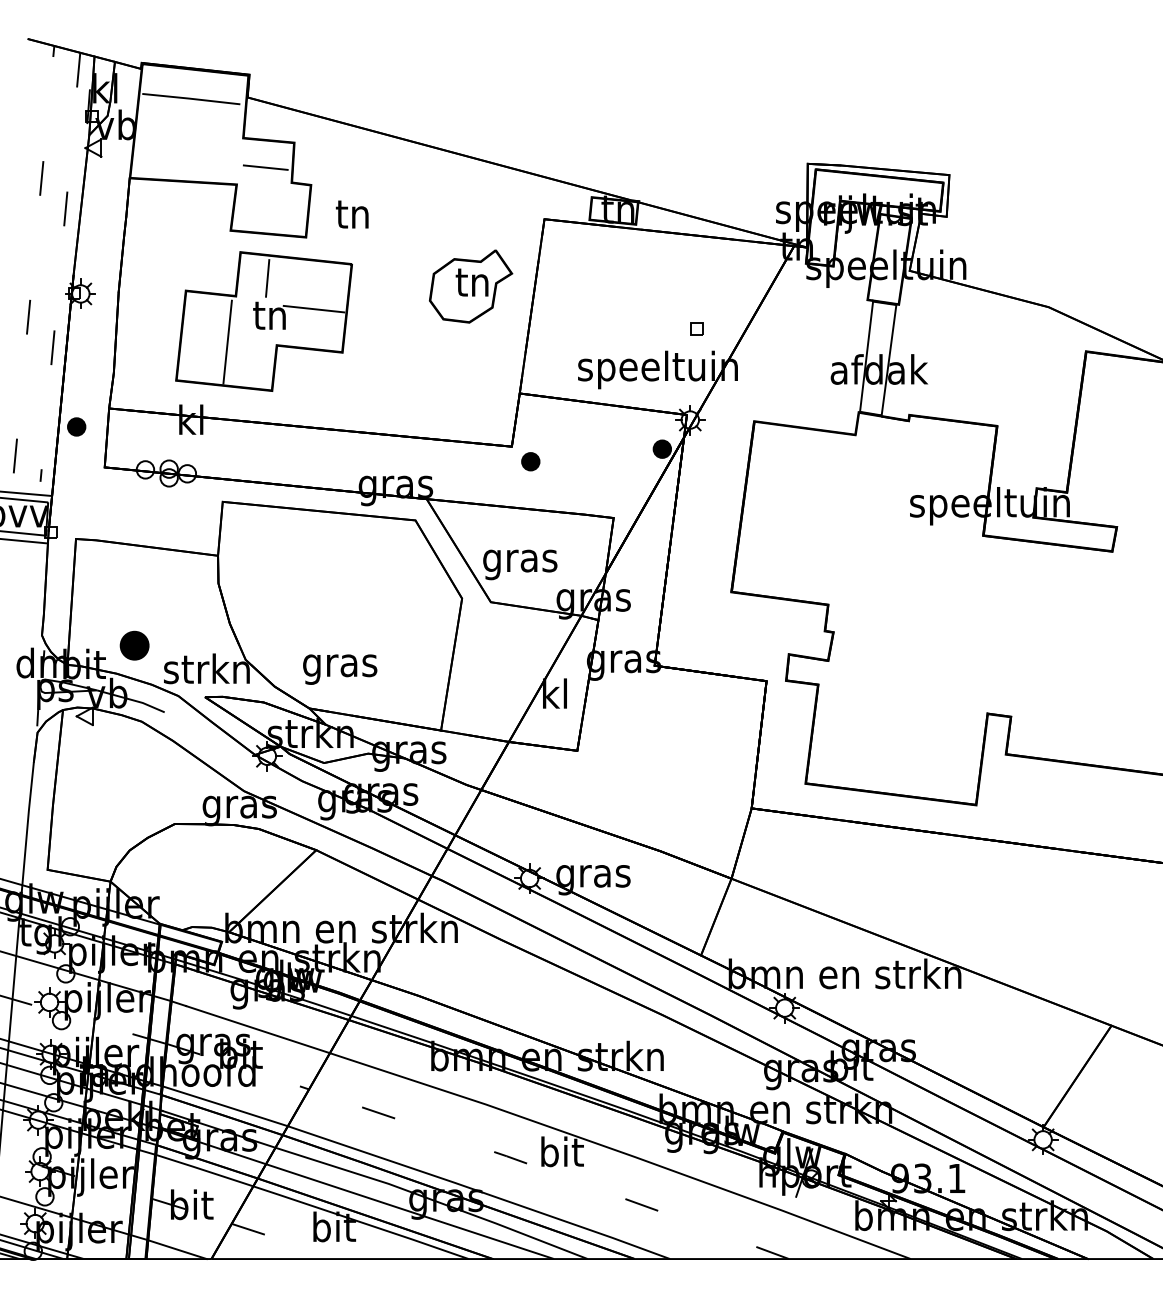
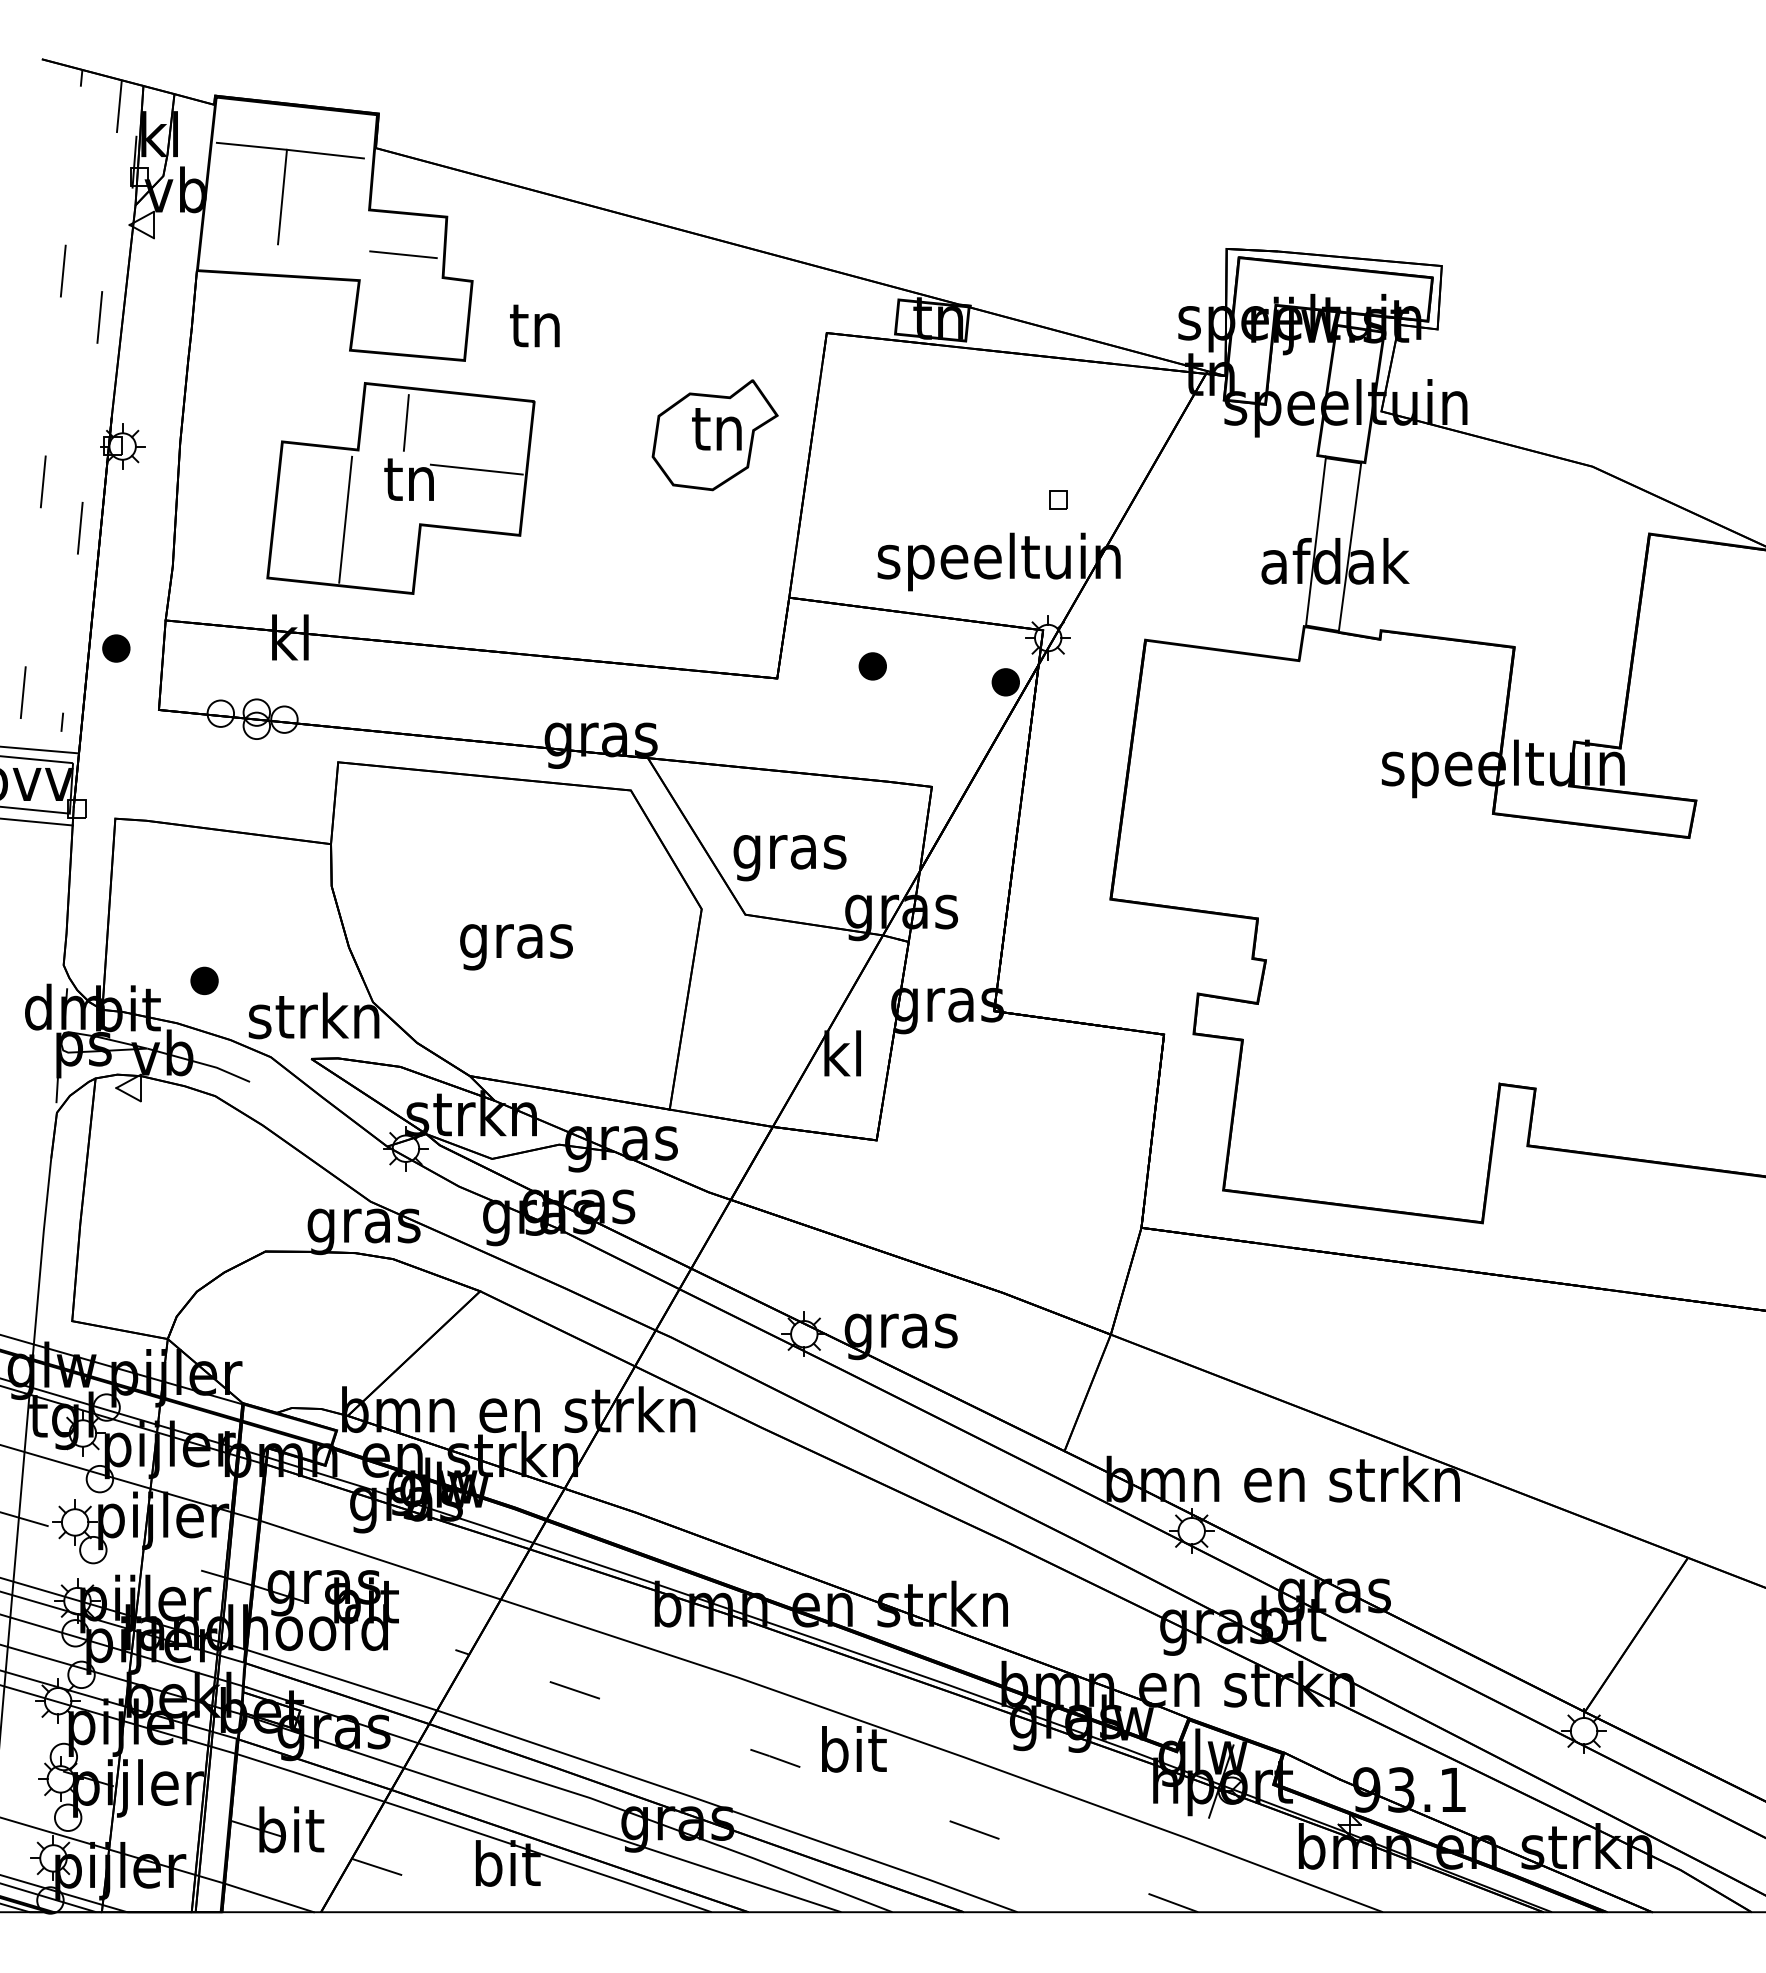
line: (186, 129) -> (283, 196), added
part: (530, 461) -> (872, 666), moved
part: (134, 645) -> (204, 980), size x0.62
text: (340, 669) -> (516, 947), moved

